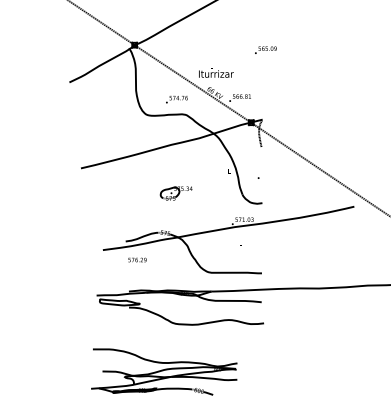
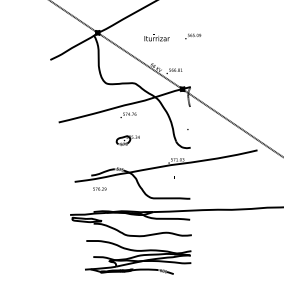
text: (216, 72) -> (157, 37), moved
text: (176, 99) -> (128, 115), moved
part: (164, 371) -> (138, 257), moved

